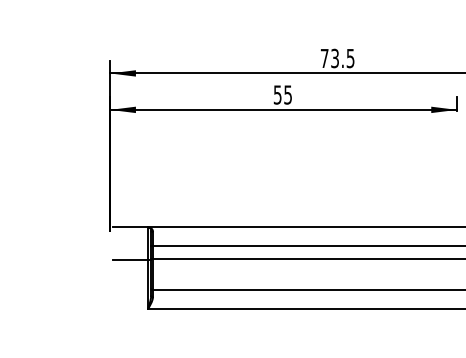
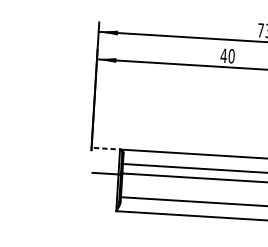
text: (282, 94) -> (227, 55), 55 -> 40
line: (131, 227) -> (107, 148), solid -> dashed

